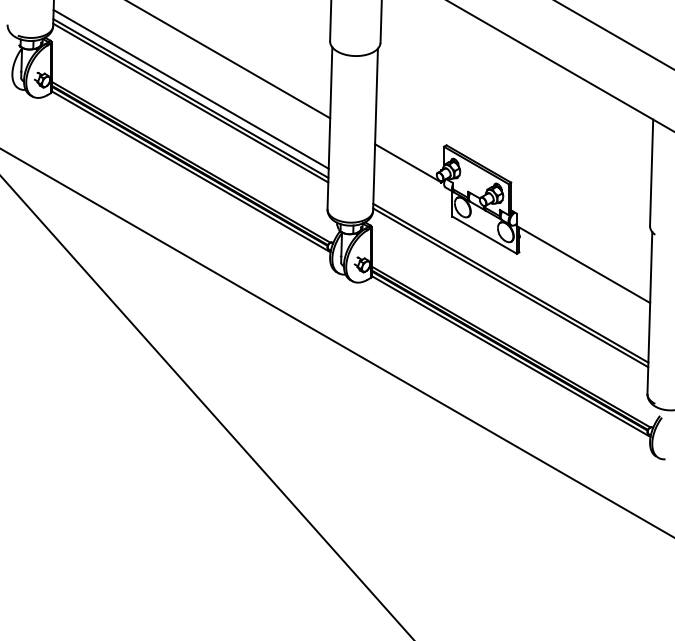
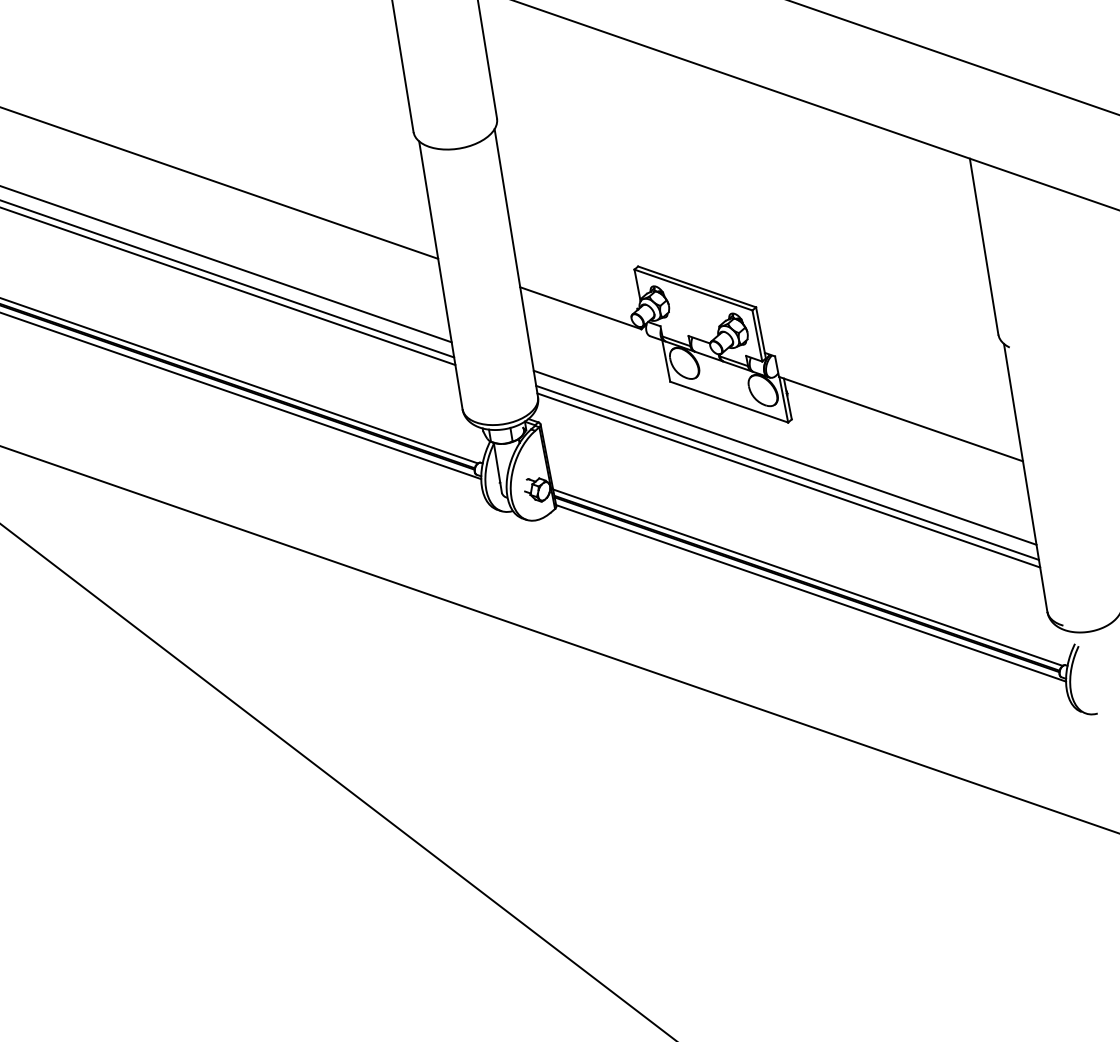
line: (510, 273) -> (783, 457), added

